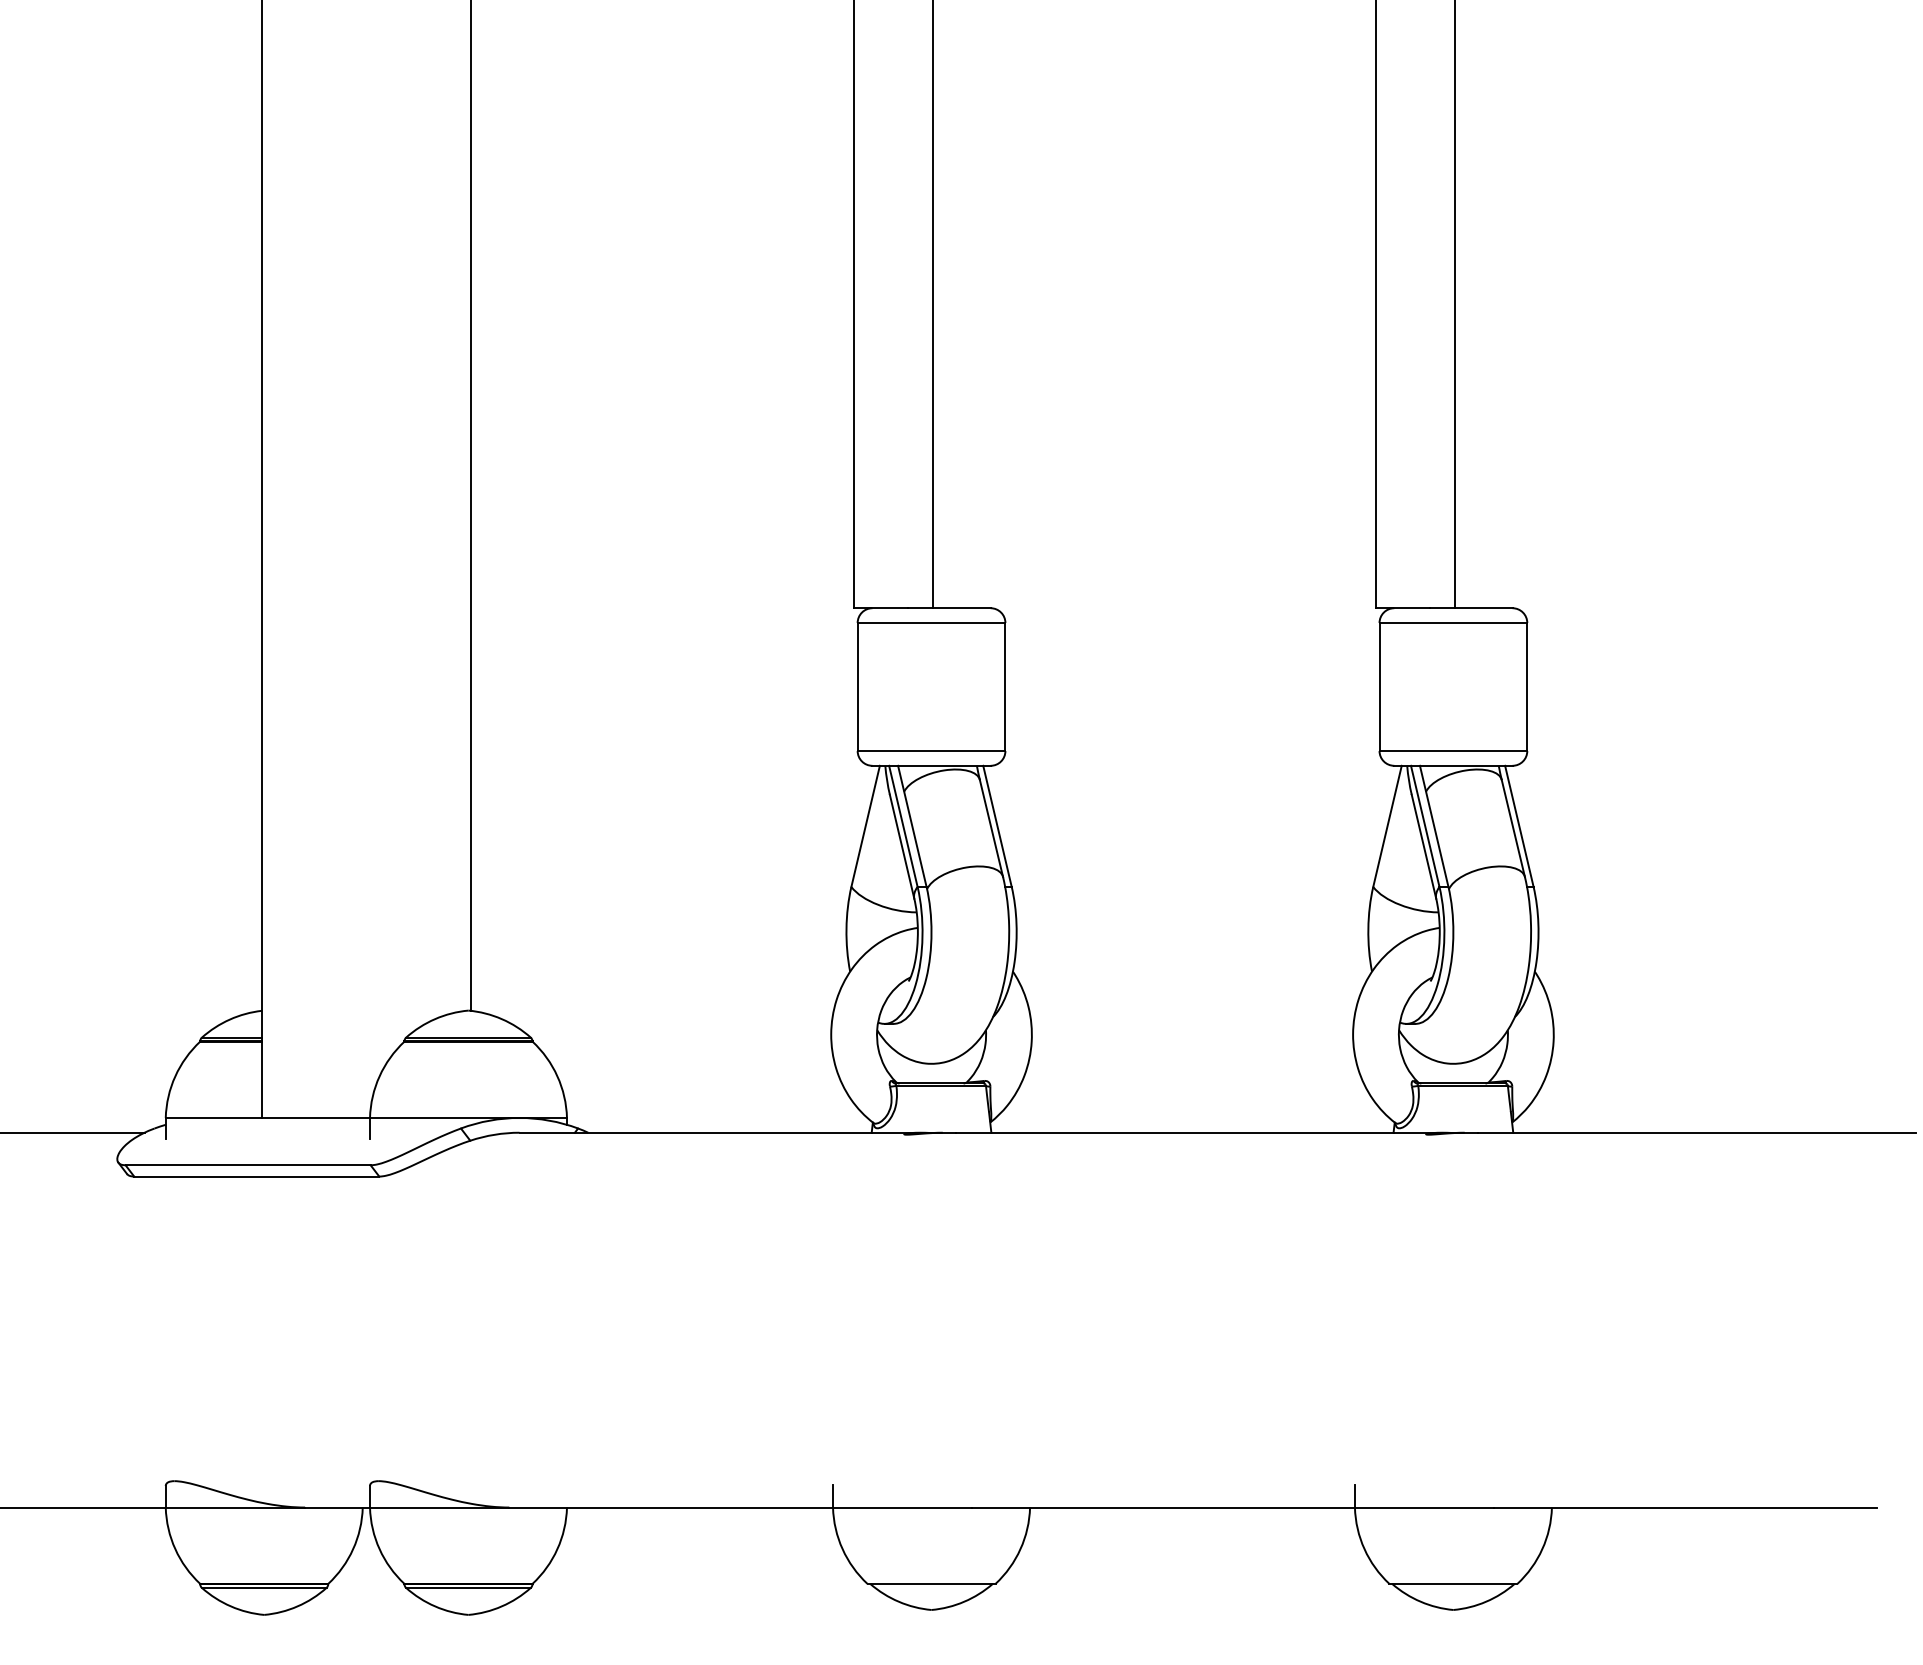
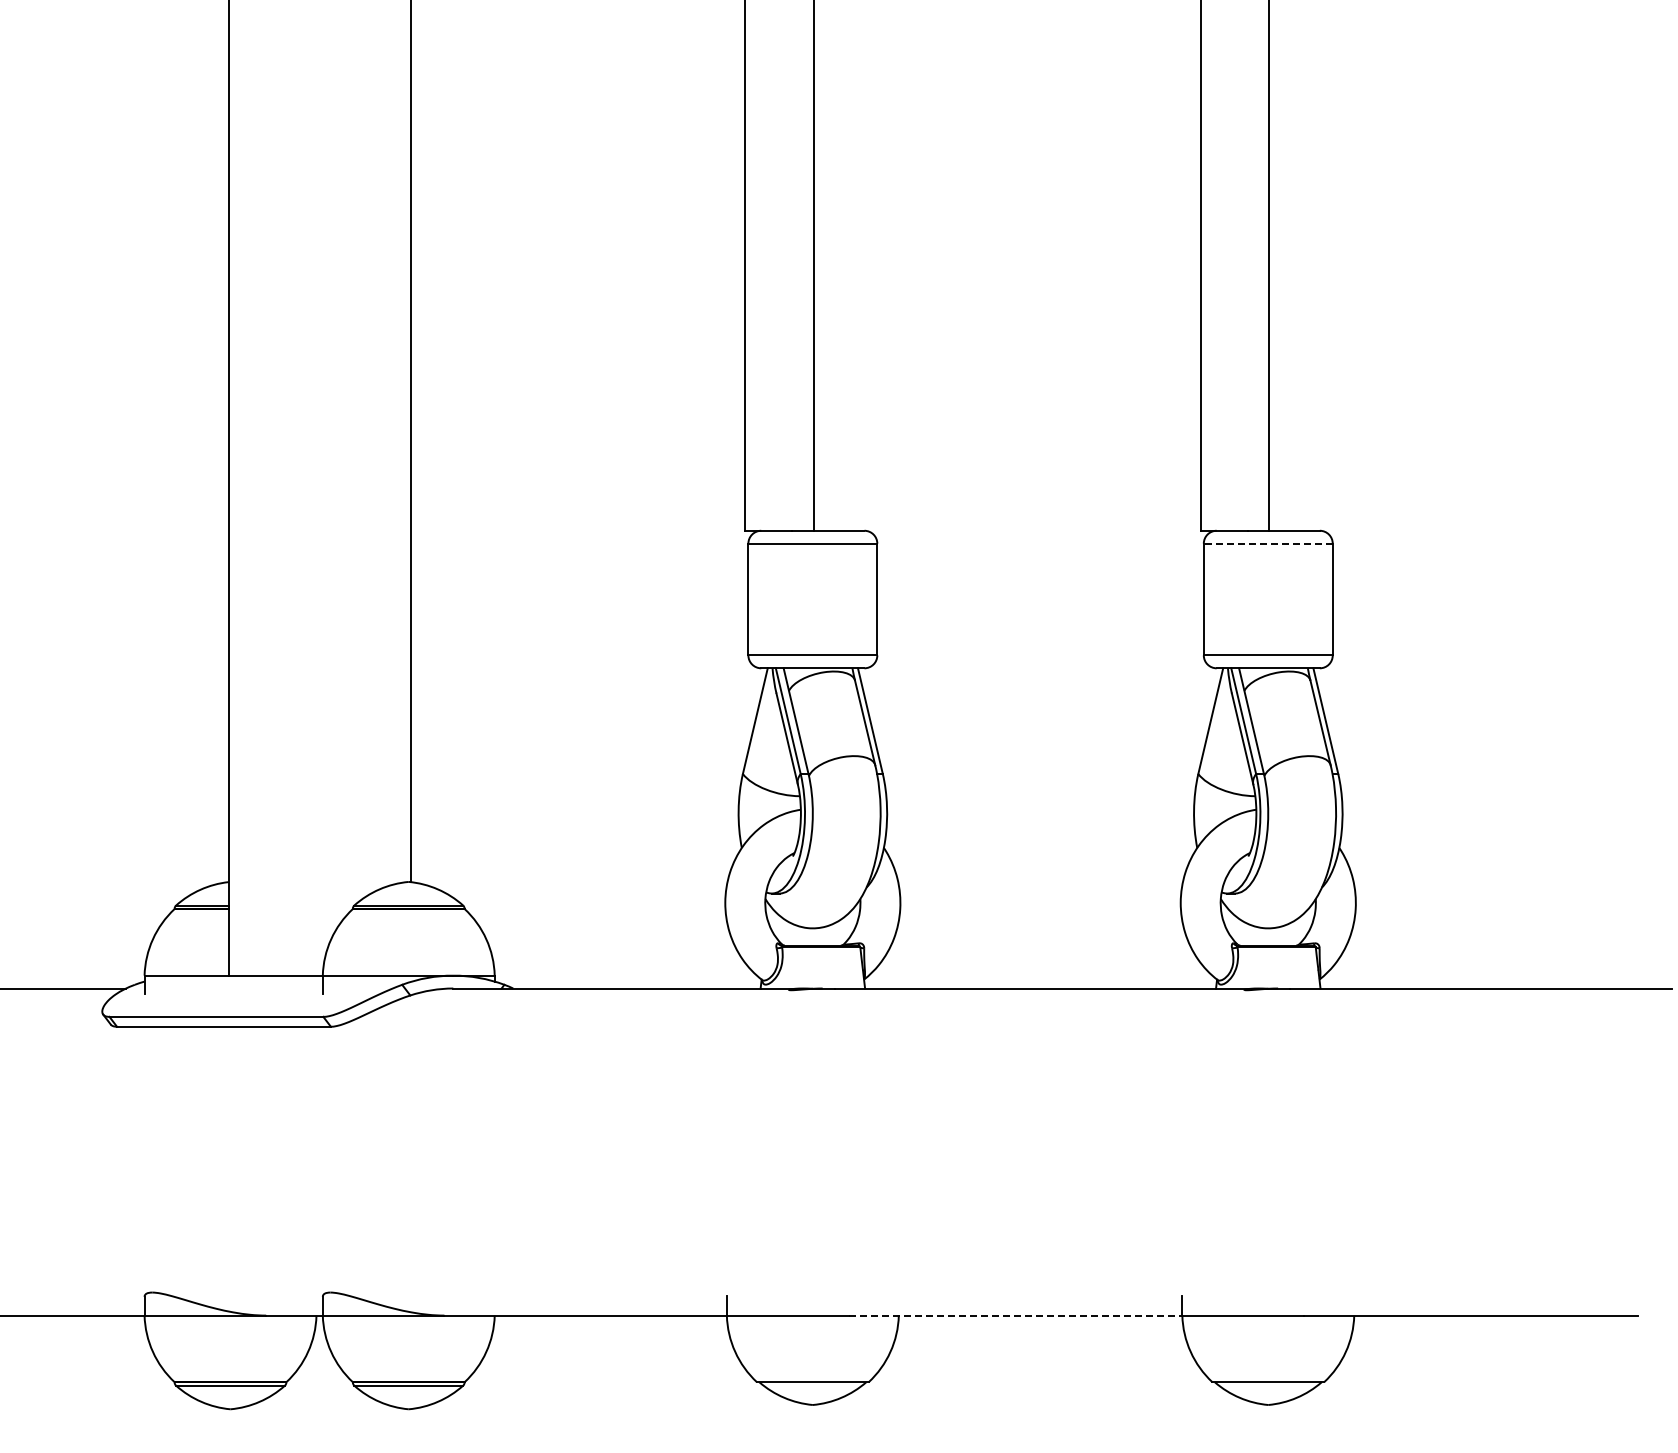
line: (1452, 622) -> (1267, 543), solid -> dashed
line: (1163, 1507) -> (1015, 1315), solid -> dashed

